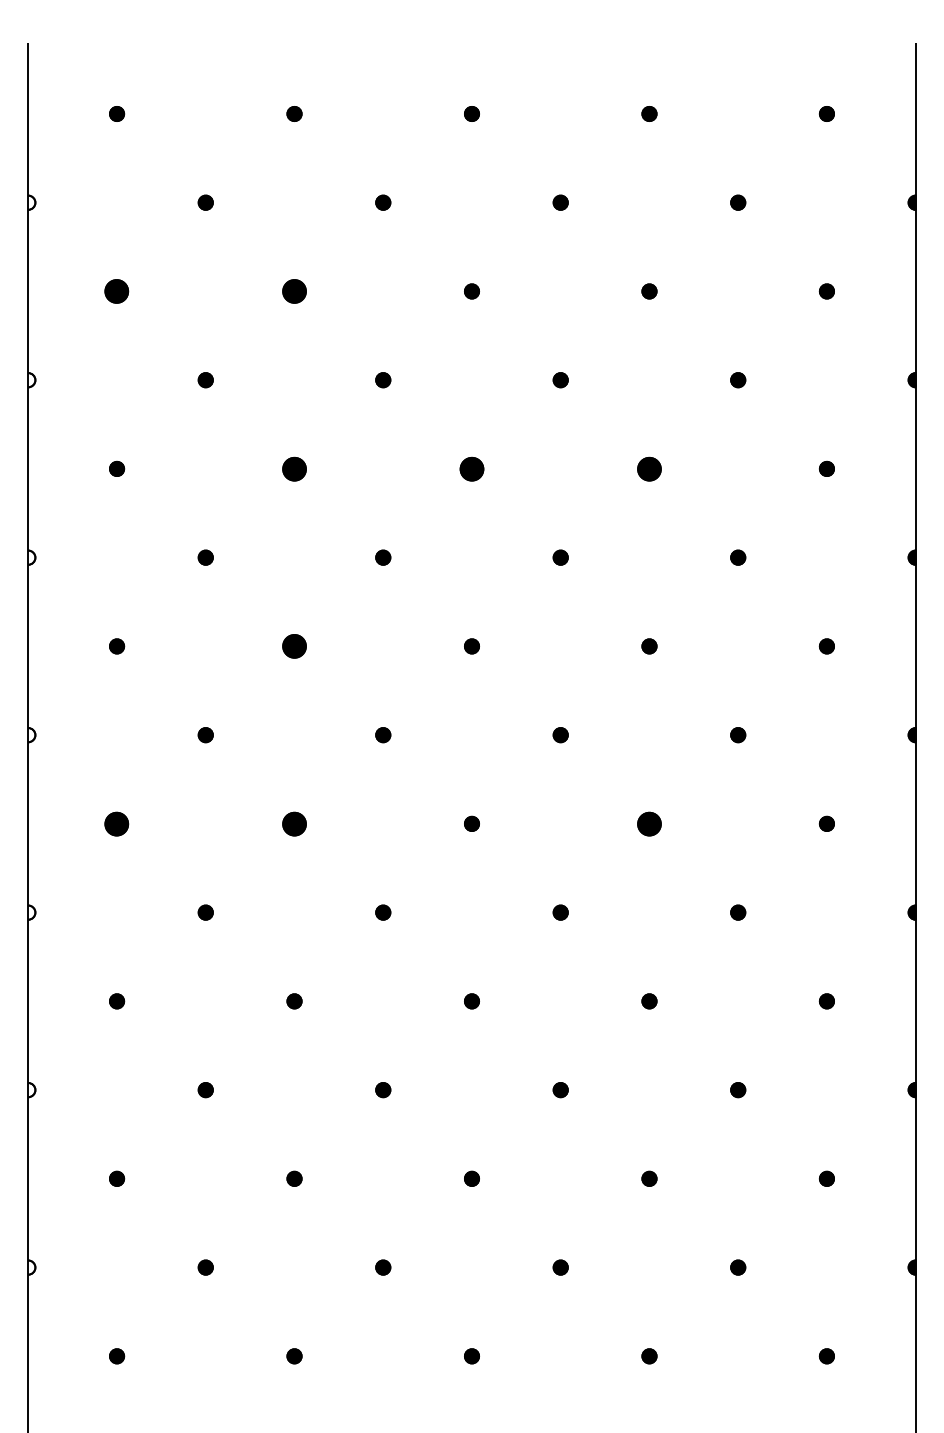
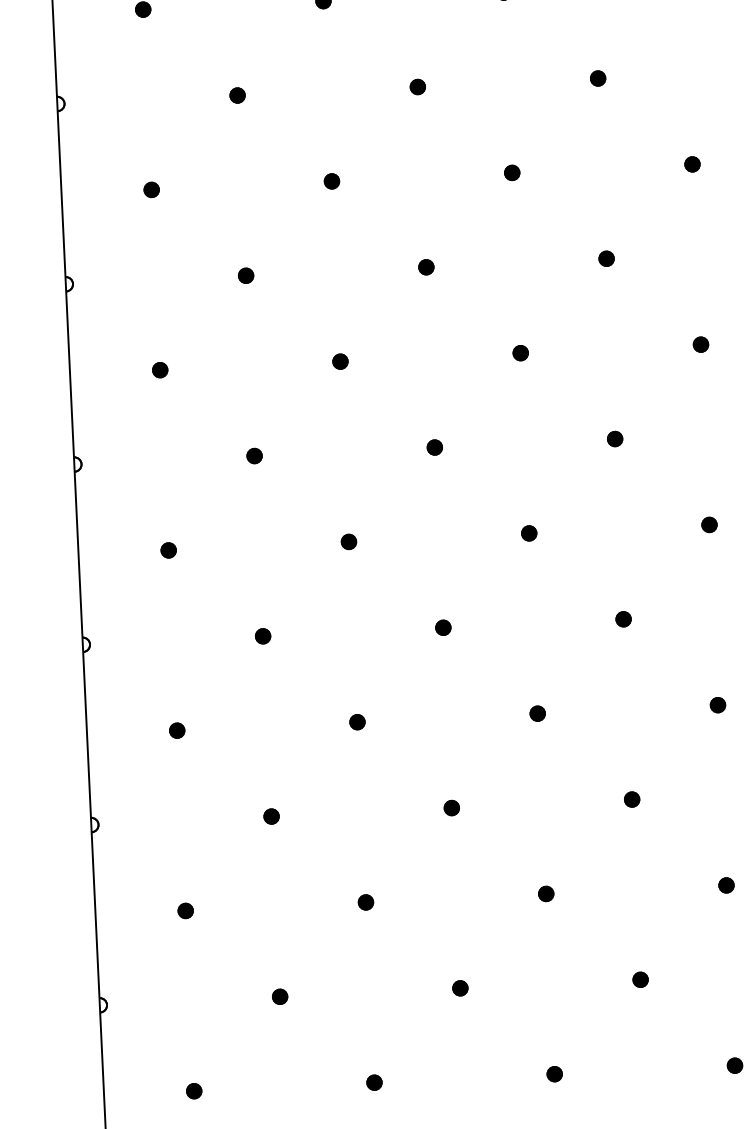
part: (117, 291) -> (152, 189), size x0.62
part: (294, 291) -> (331, 181), size x0.62
part: (294, 468) -> (340, 361), size x0.62
part: (471, 468) -> (520, 352), size x0.62
part: (649, 468) -> (700, 344), size x0.62
part: (294, 646) -> (348, 542), size x0.62
part: (117, 823) -> (177, 730), size x0.62
part: (294, 823) -> (357, 721), size x0.62
part: (649, 823) -> (717, 704), size x0.62

